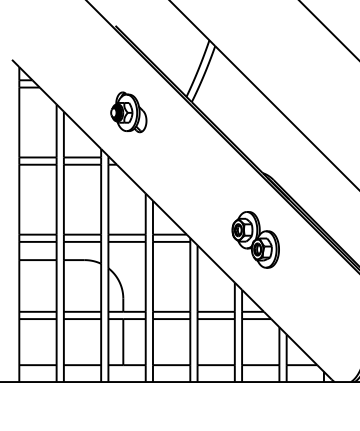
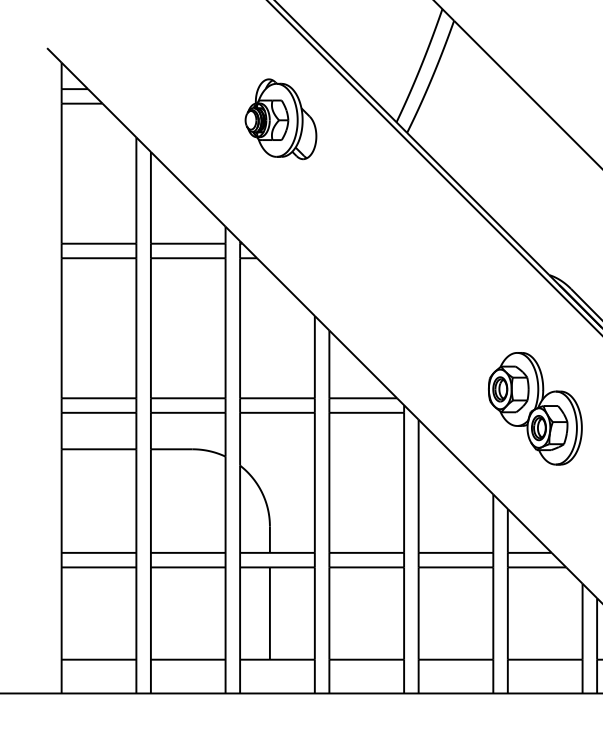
part: (128, 112) -> (280, 119), moved

